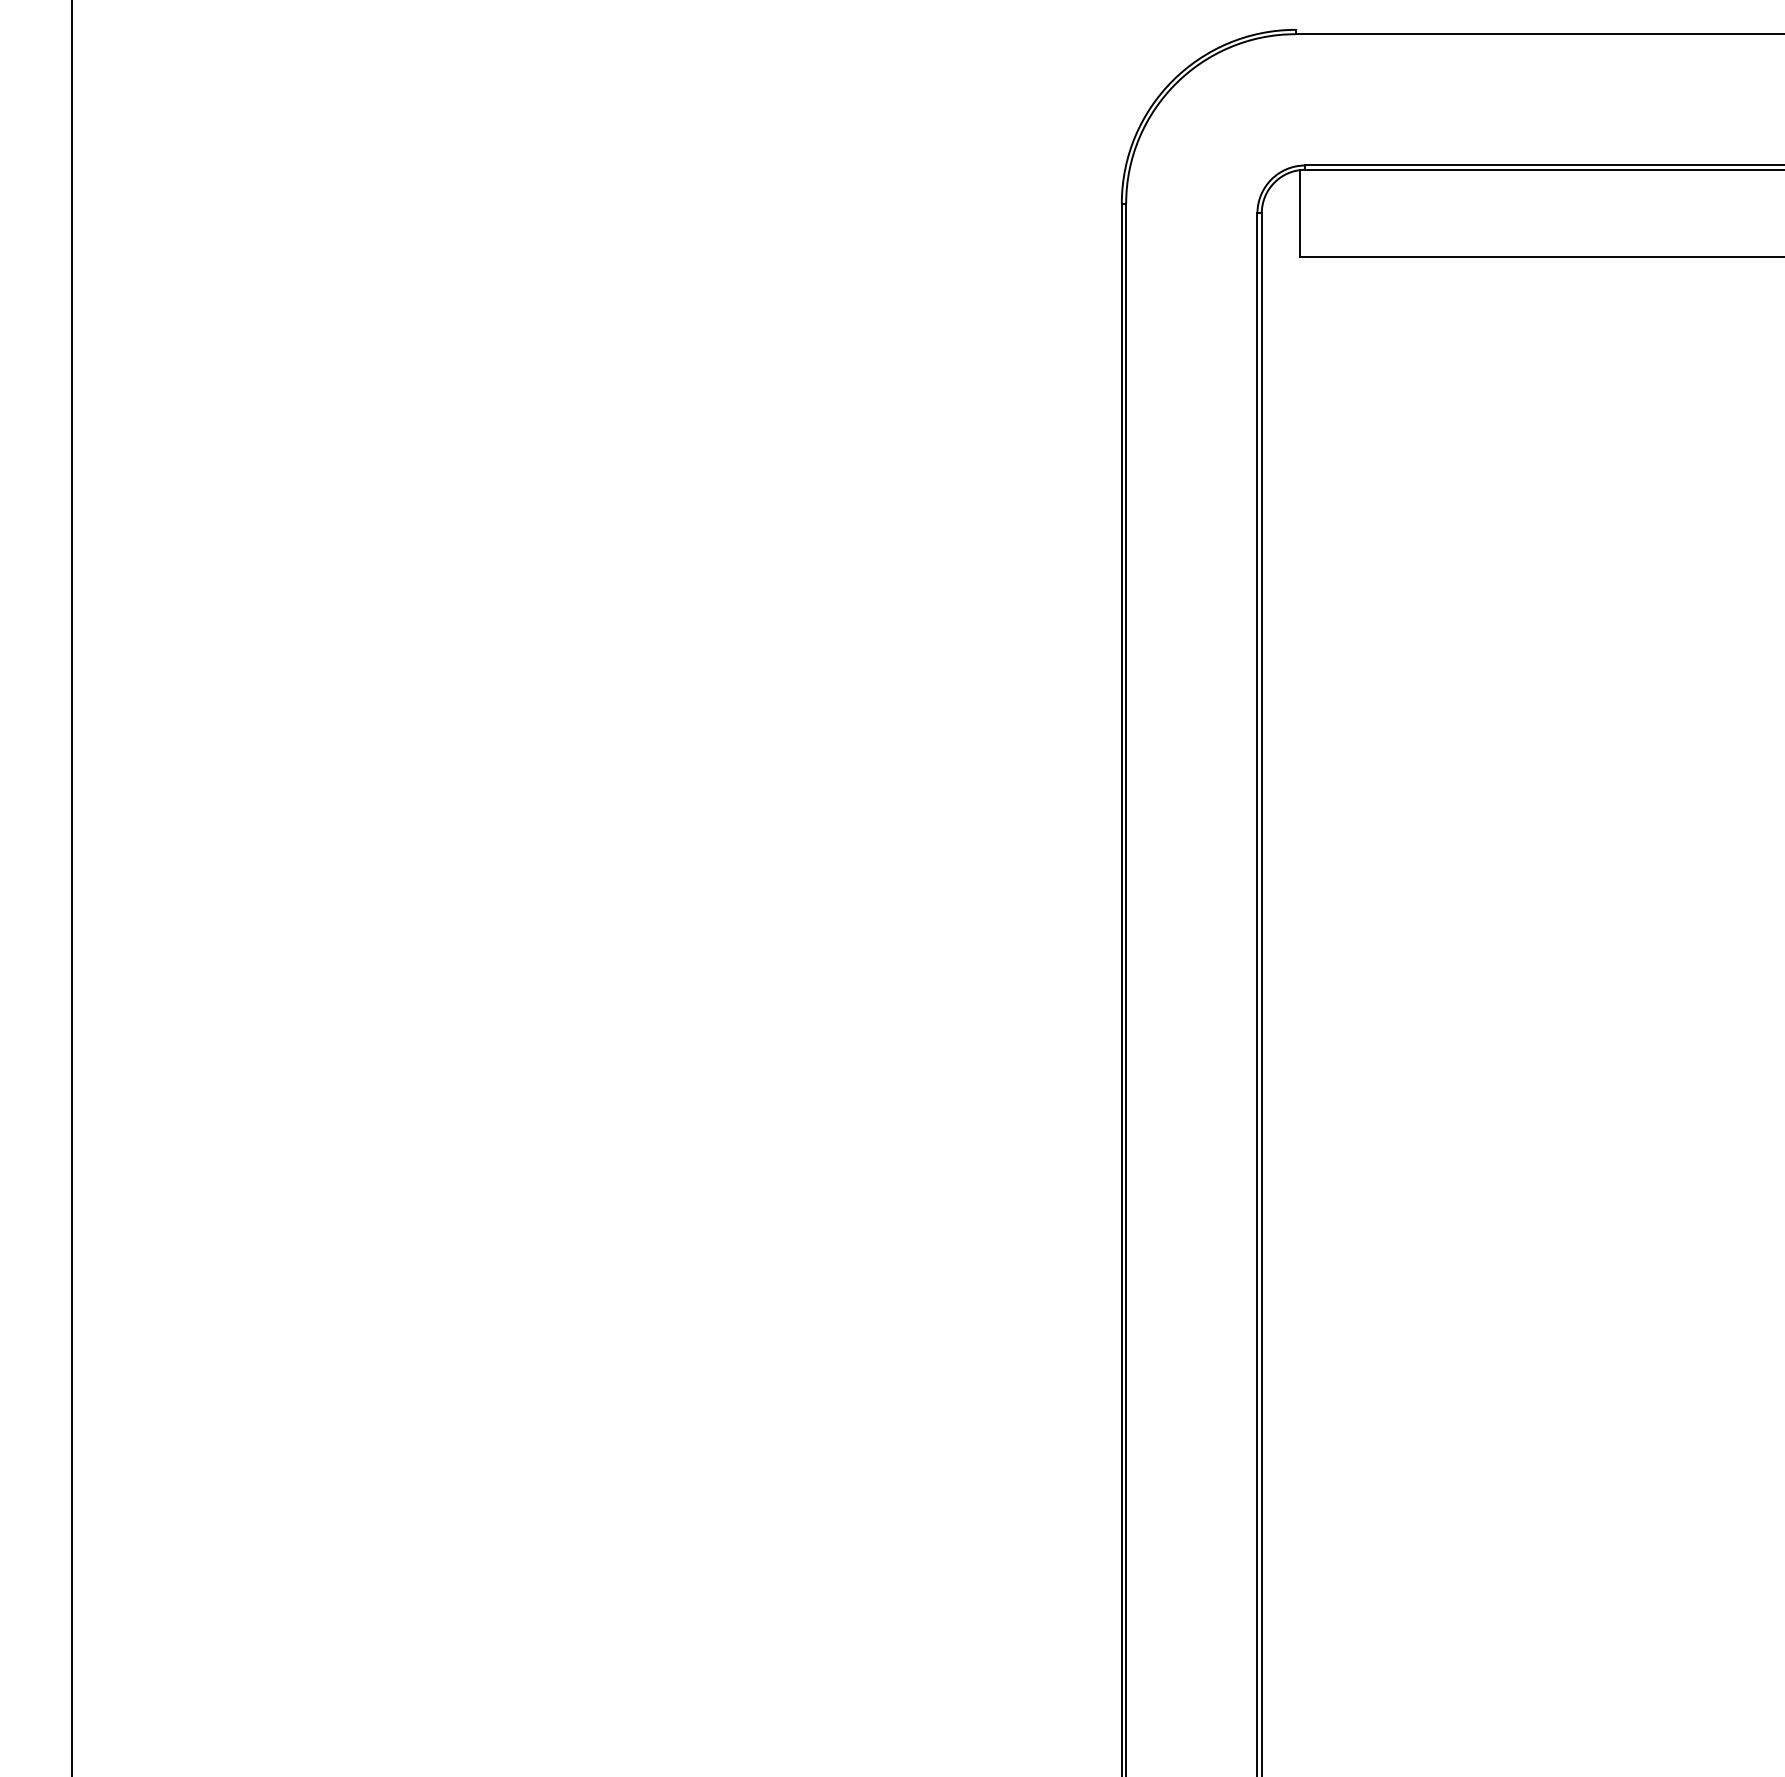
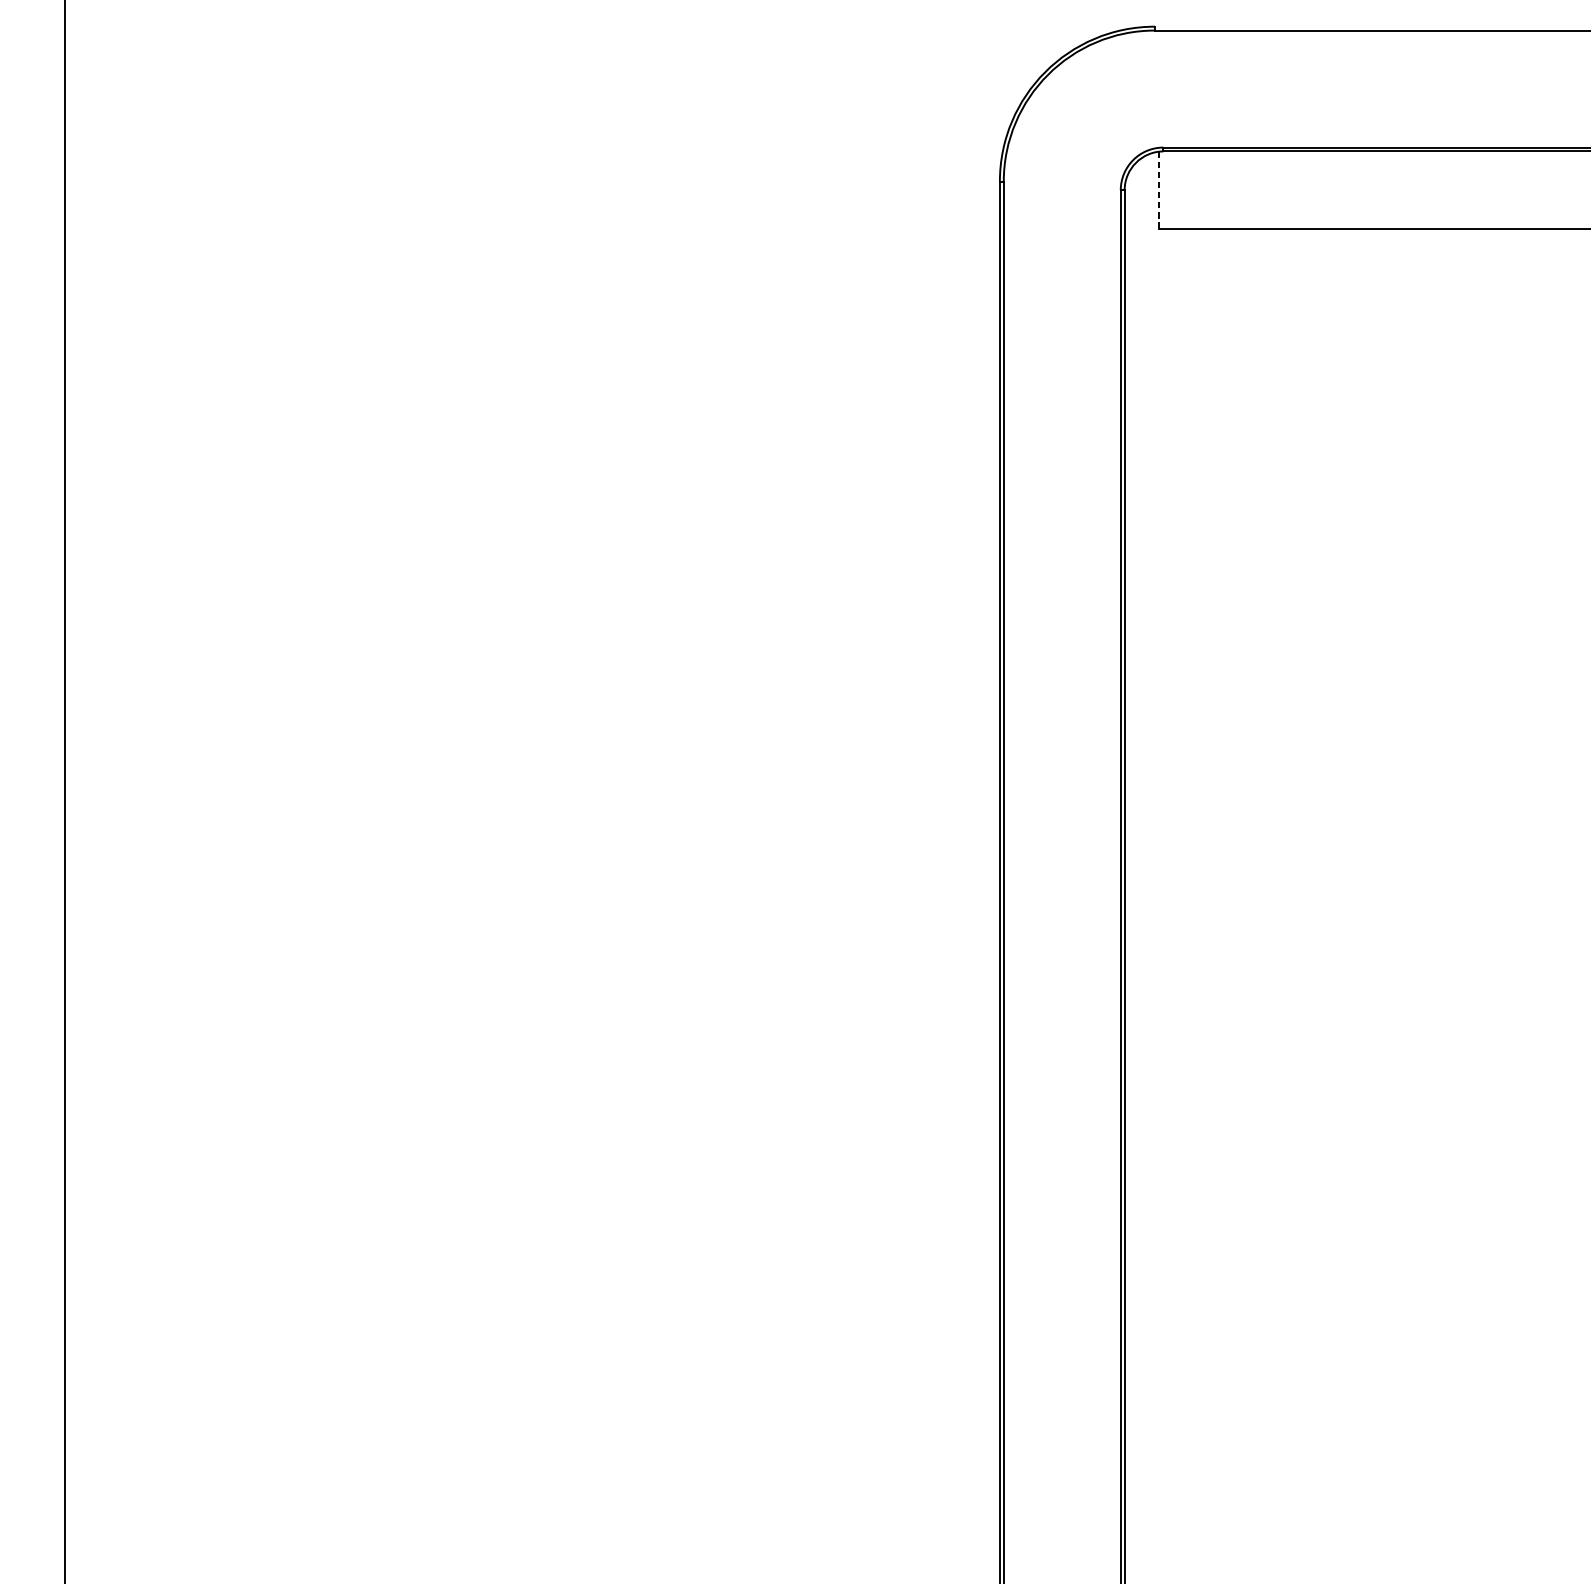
line: (1300, 213) -> (1159, 190), solid -> dashed

